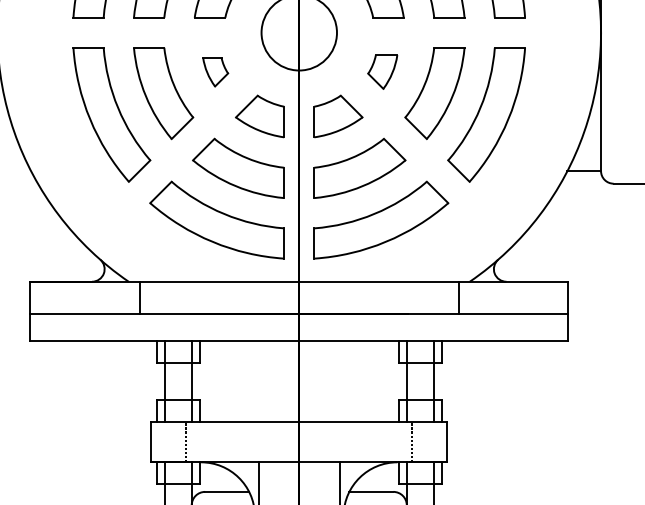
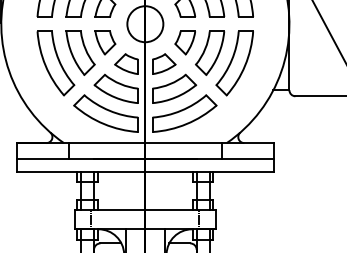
part: (215, 71) -> (105, 42), size x1.67
part: (381, 71) -> (184, 42), size x1.43

